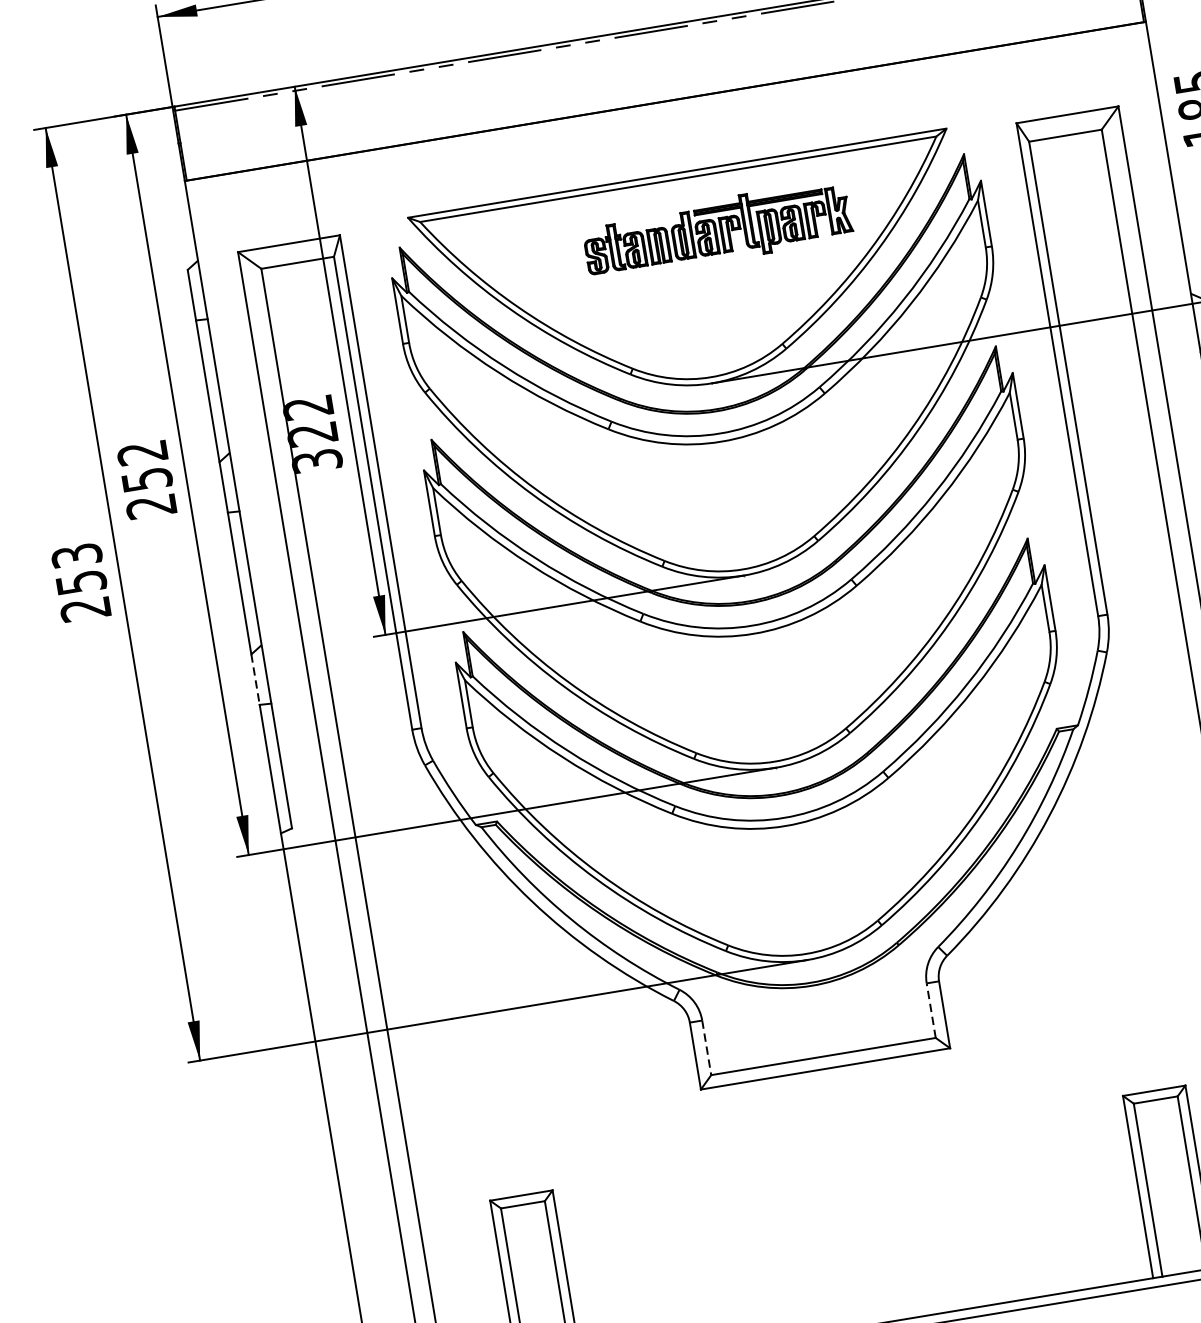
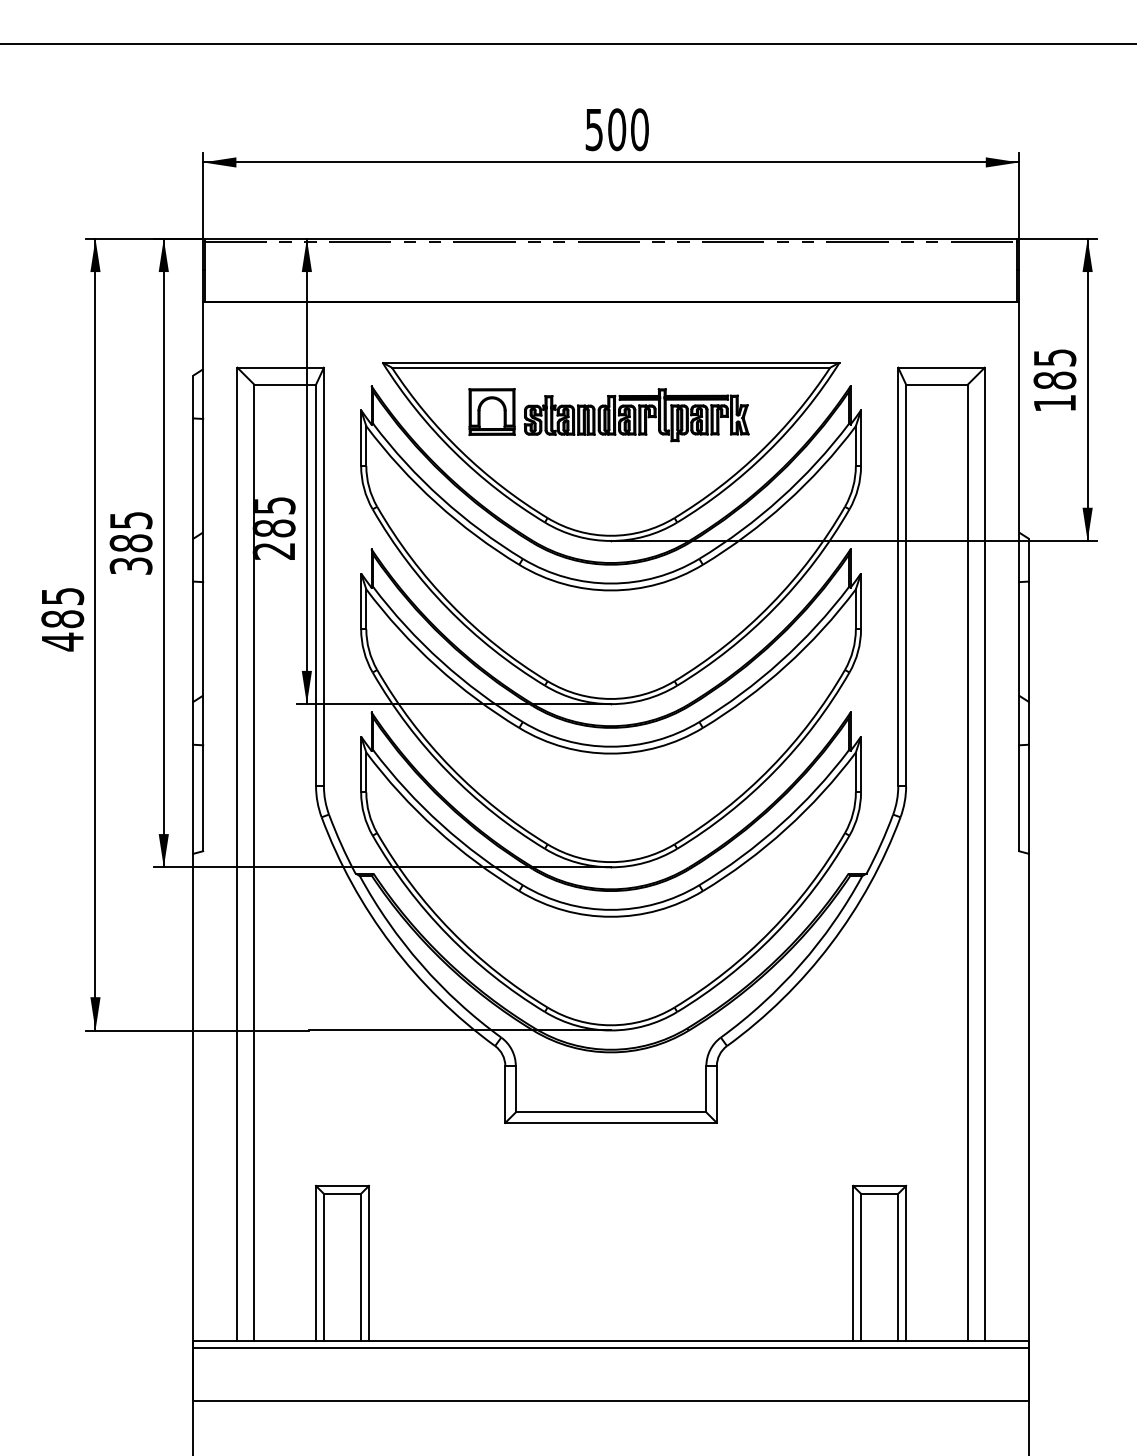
part: (545, 254) -> (491, 411), added
text: (311, 434) -> (273, 528), 322 -> 285
text: (146, 480) -> (130, 543), 252 -> 385
text: (81, 582) -> (62, 619), 253 -> 485
line: (255, 679) -> (193, 723), dashed -> solid
line: (931, 1009) -> (706, 1088), dashed -> solid
line: (706, 1048) -> (515, 1089), dashed -> solid

